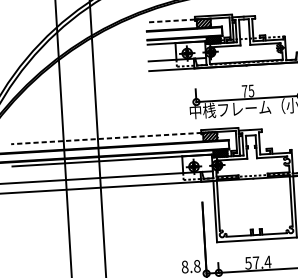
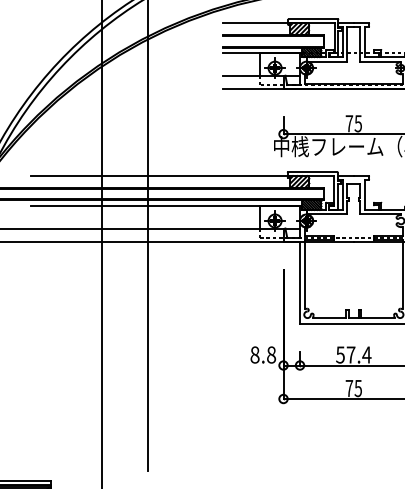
line: (170, 21) -> (255, 23), dashed -> solid
line: (106, 138) -> (159, 176), dashed -> solid

